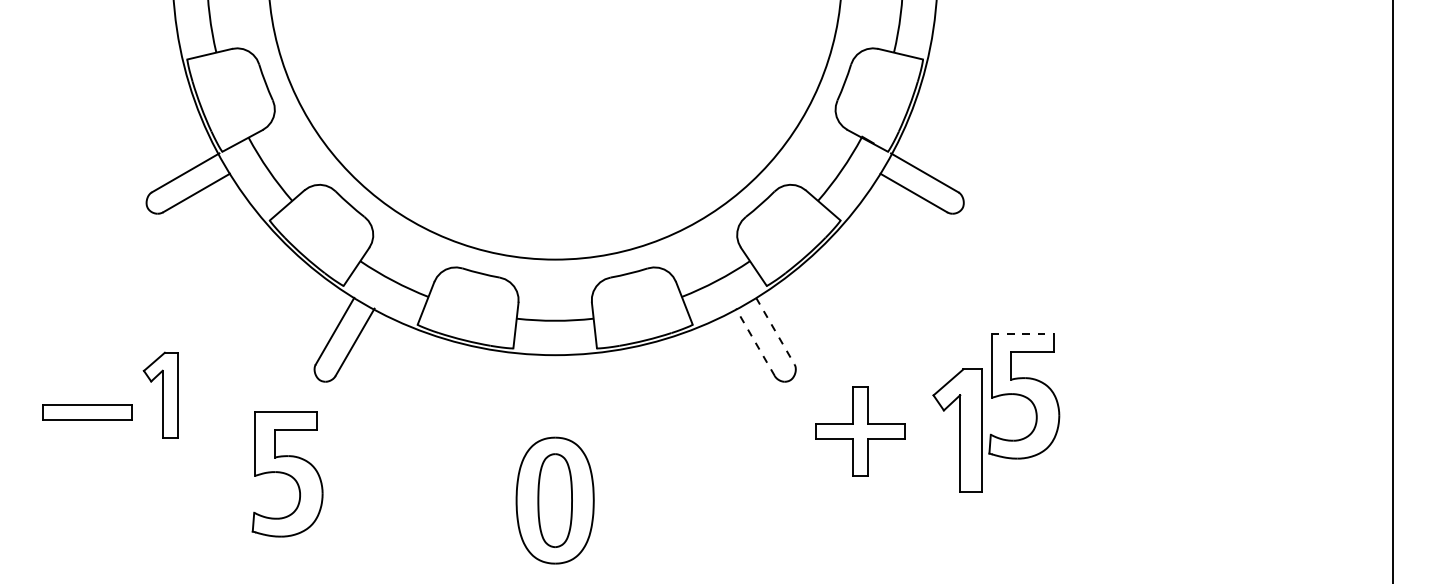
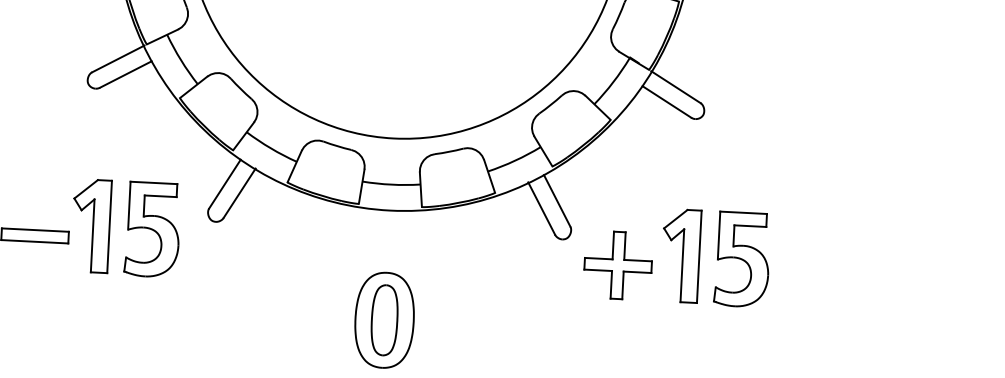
line: (775, 331) -> (557, 201), dashed -> solid
line: (1022, 334) -> (743, 212), dashed -> solid
line: (755, 342) -> (541, 208), dashed -> solid
part: (160, 395) -> (90, 225), size x1.43
part: (957, 430) -> (680, 255), moved
part: (860, 431) -> (618, 265), moved
part: (287, 474) -> (152, 229), moved

